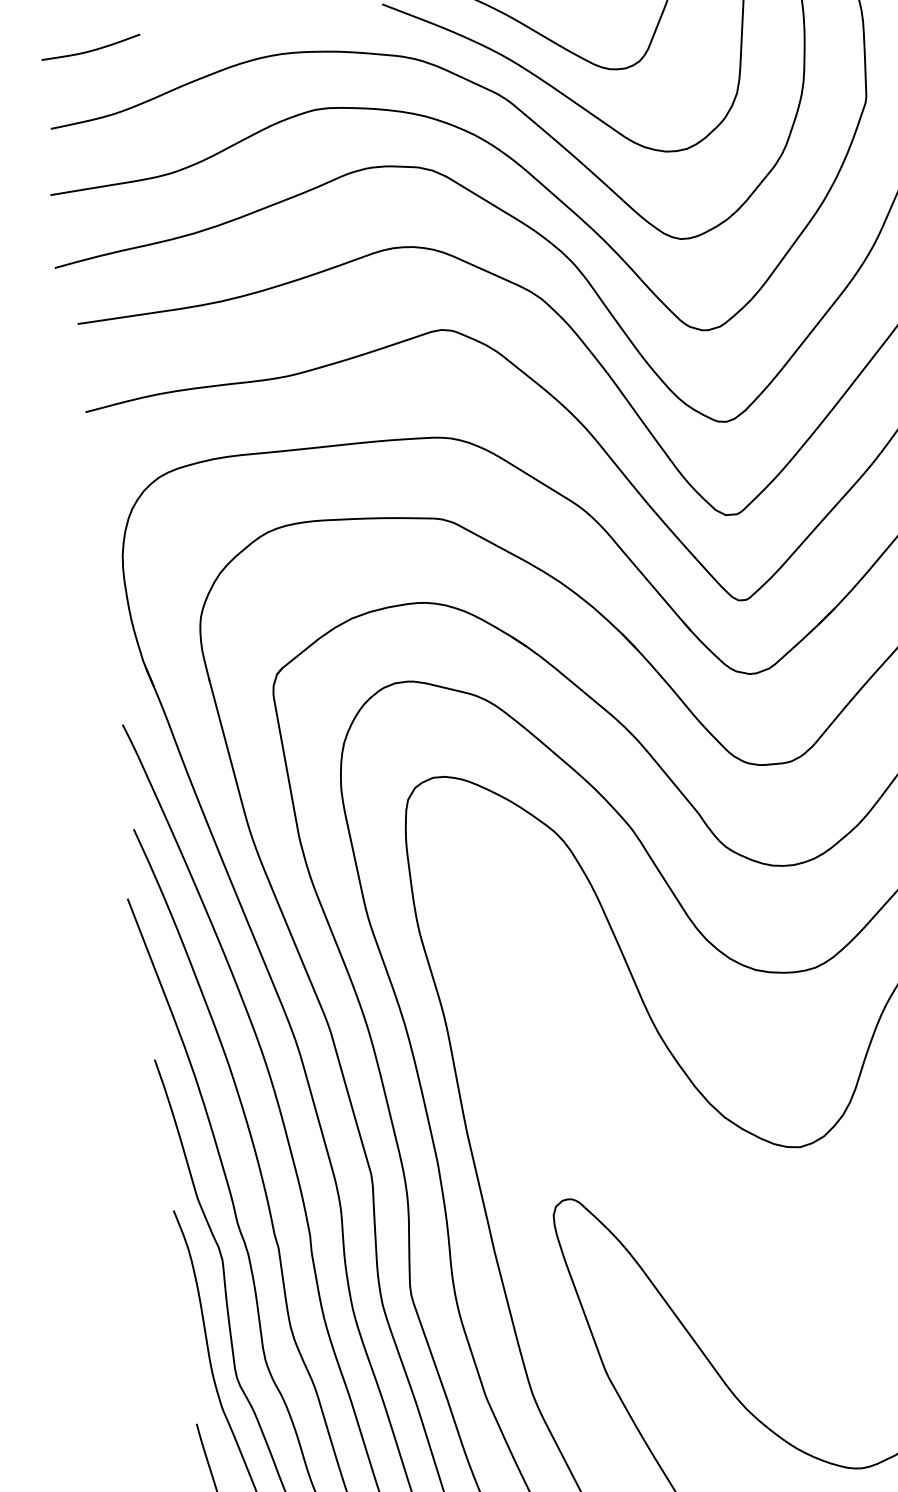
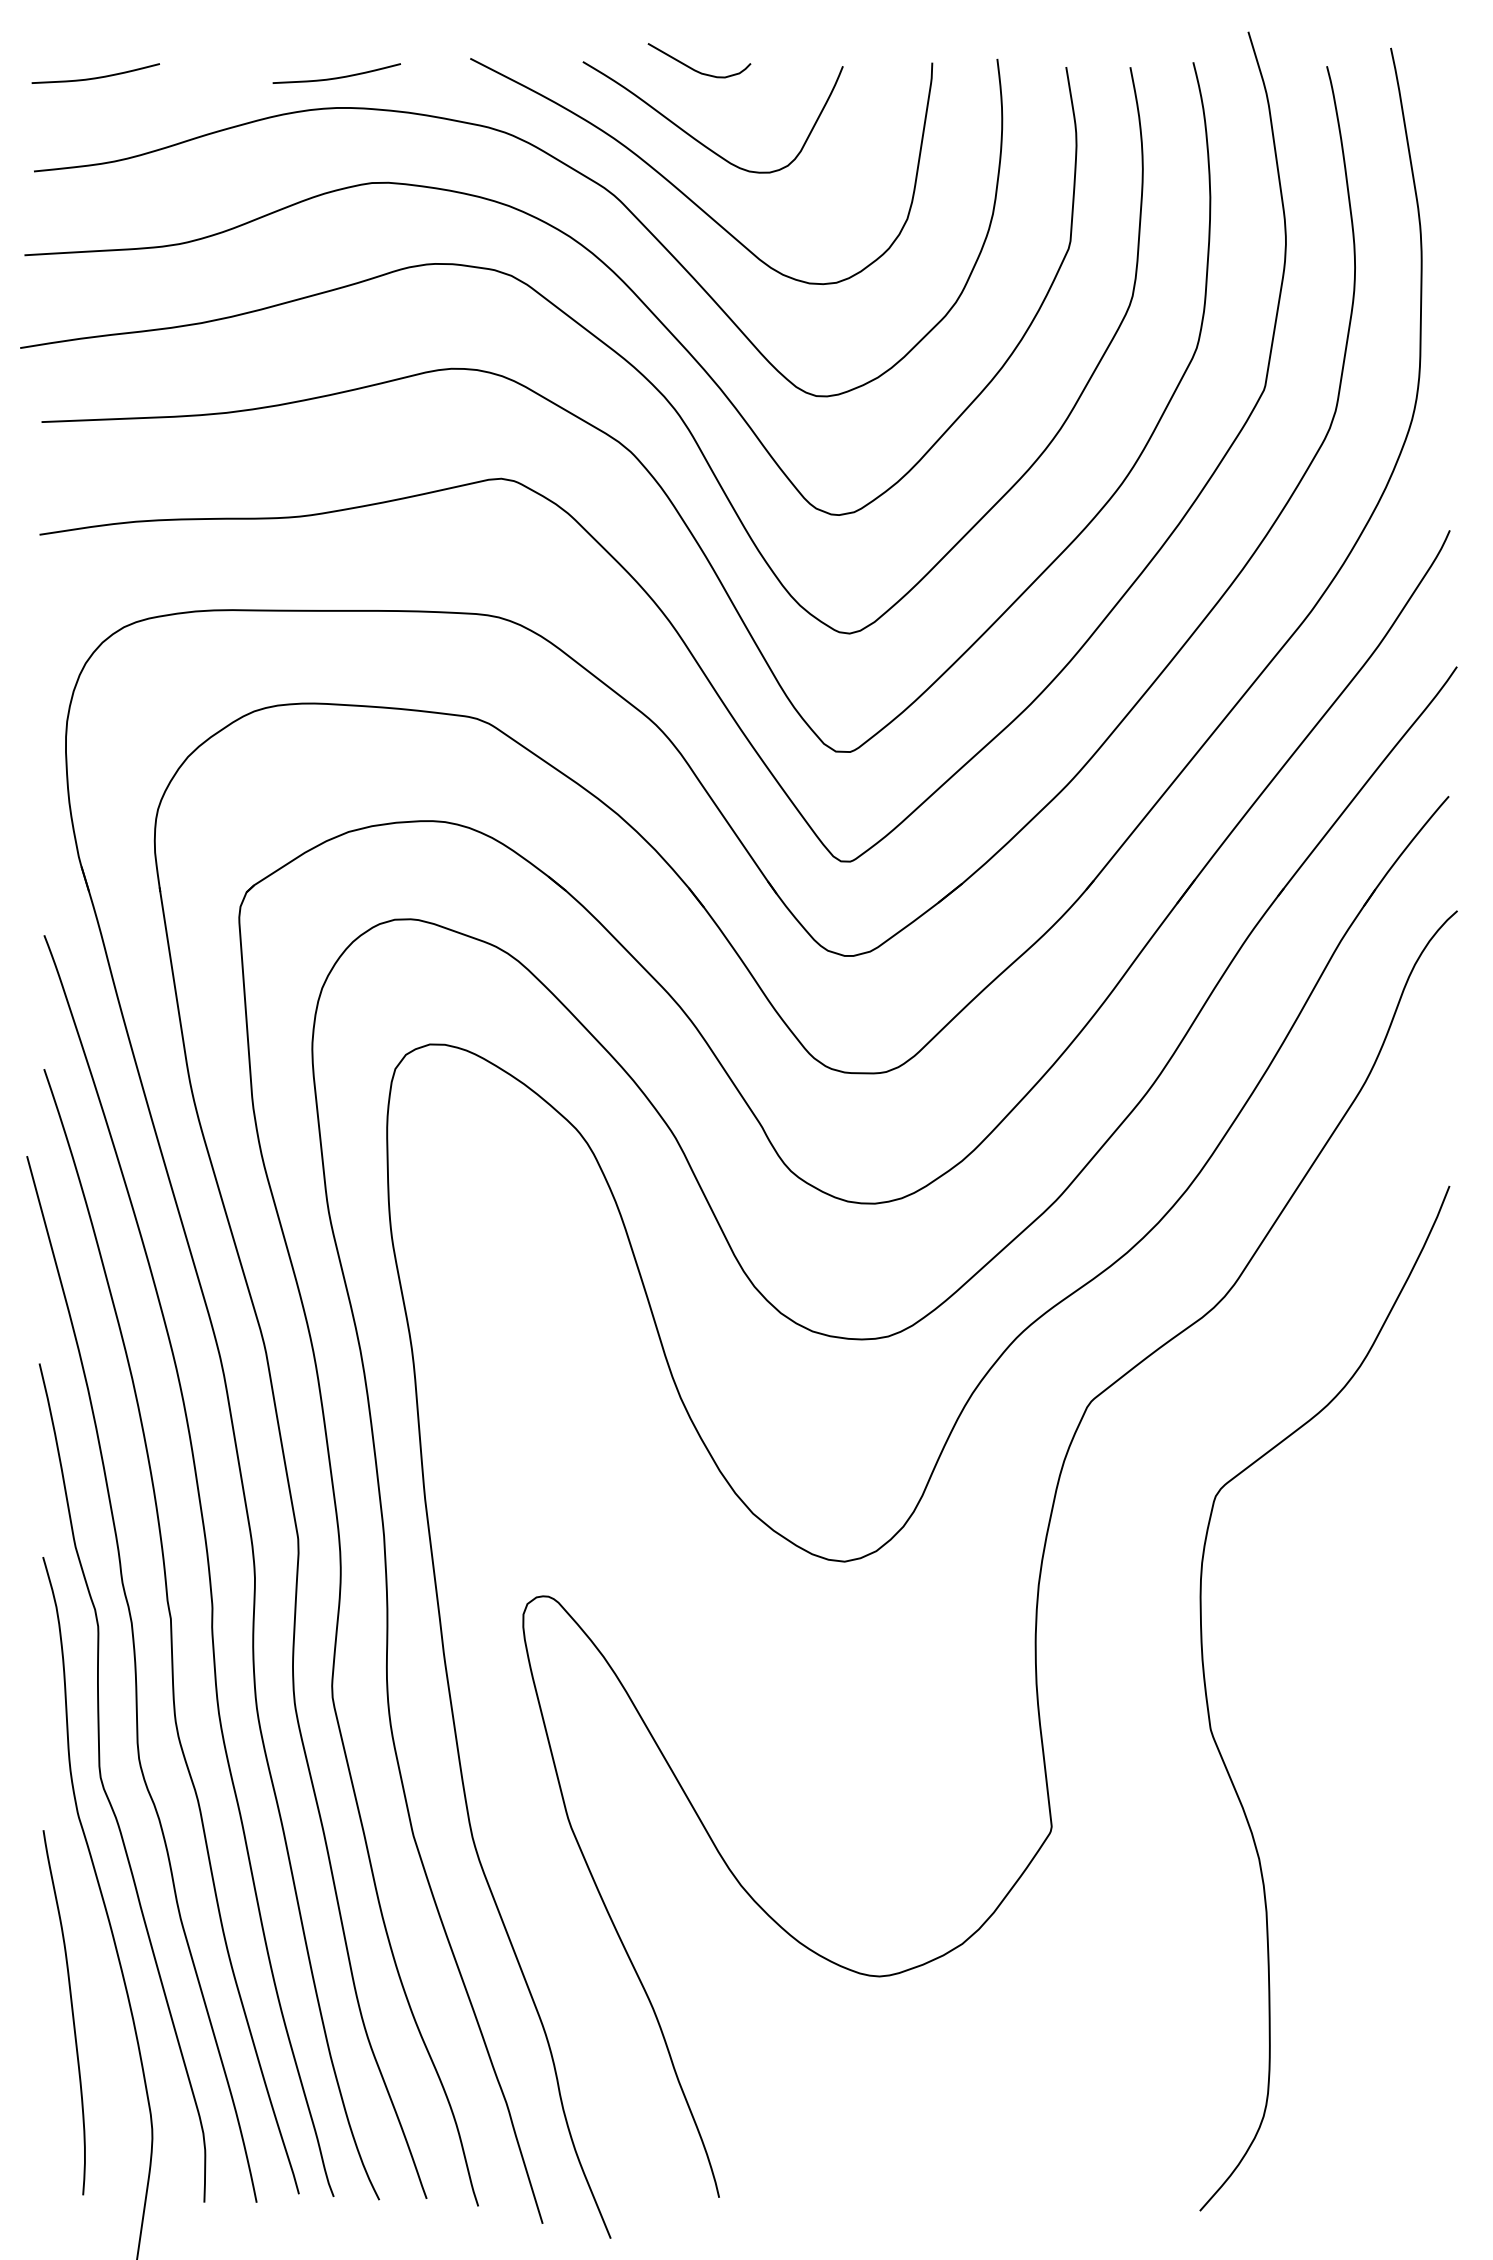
curve: (279, 30) -> (336, 77), added

